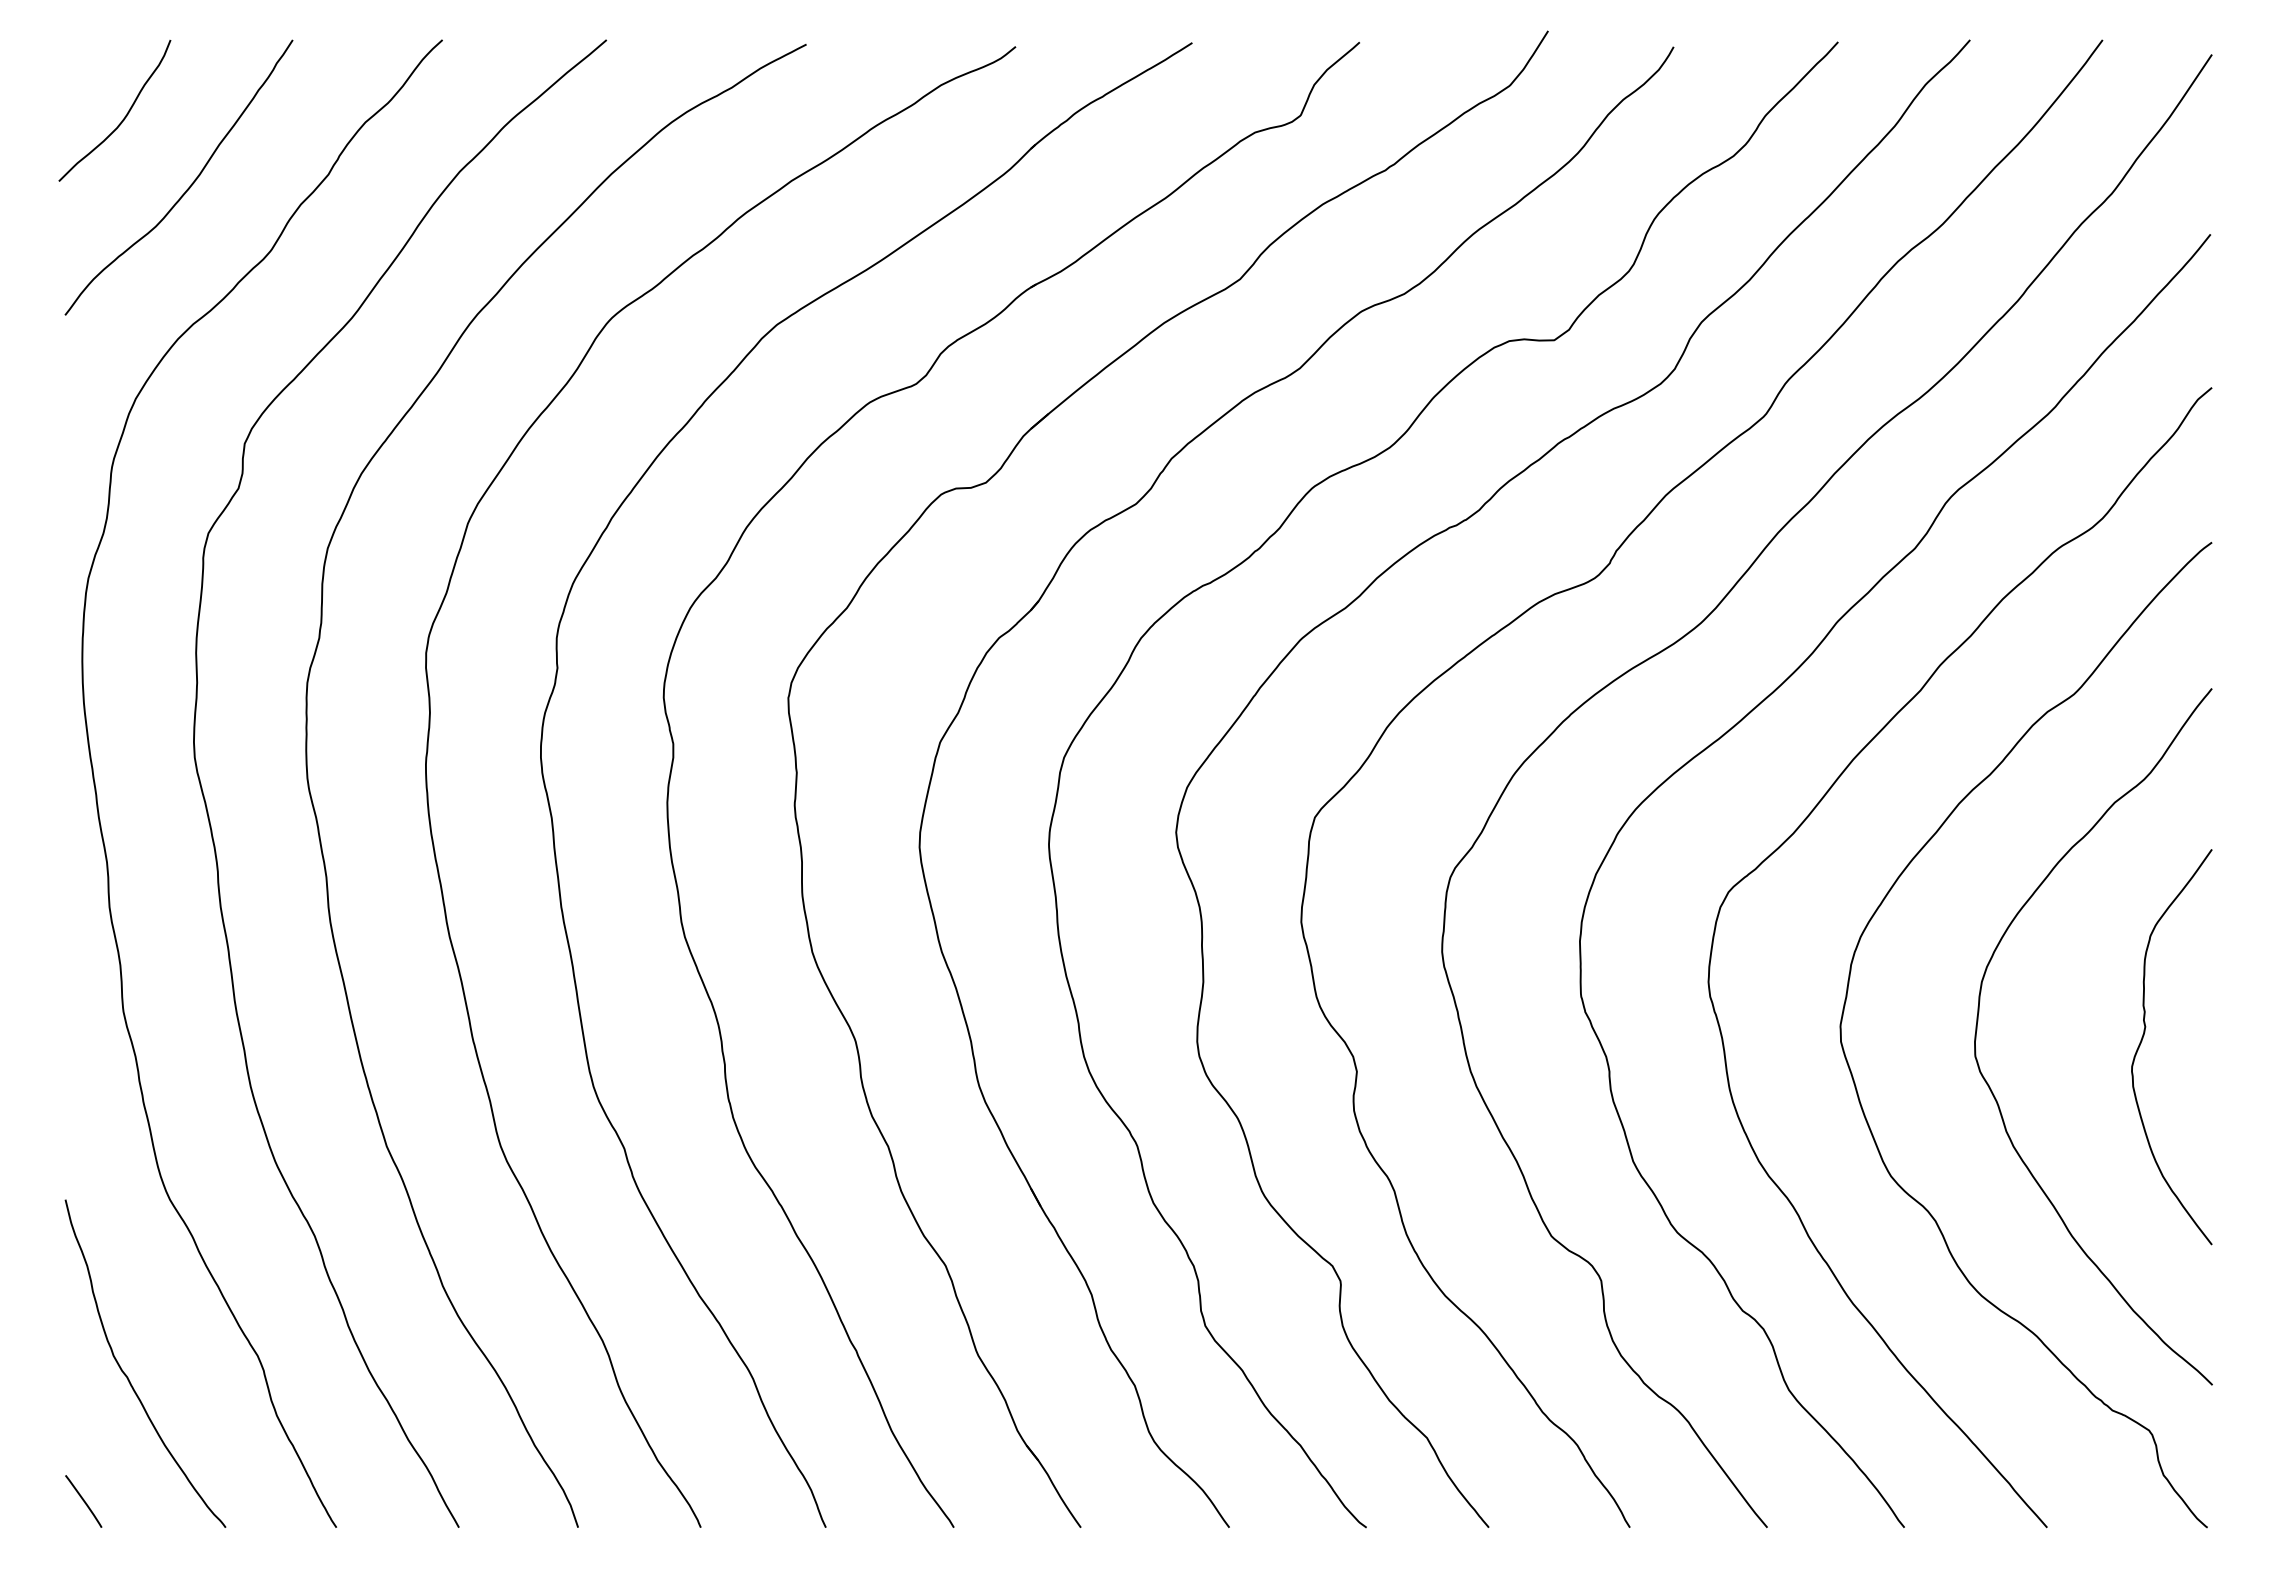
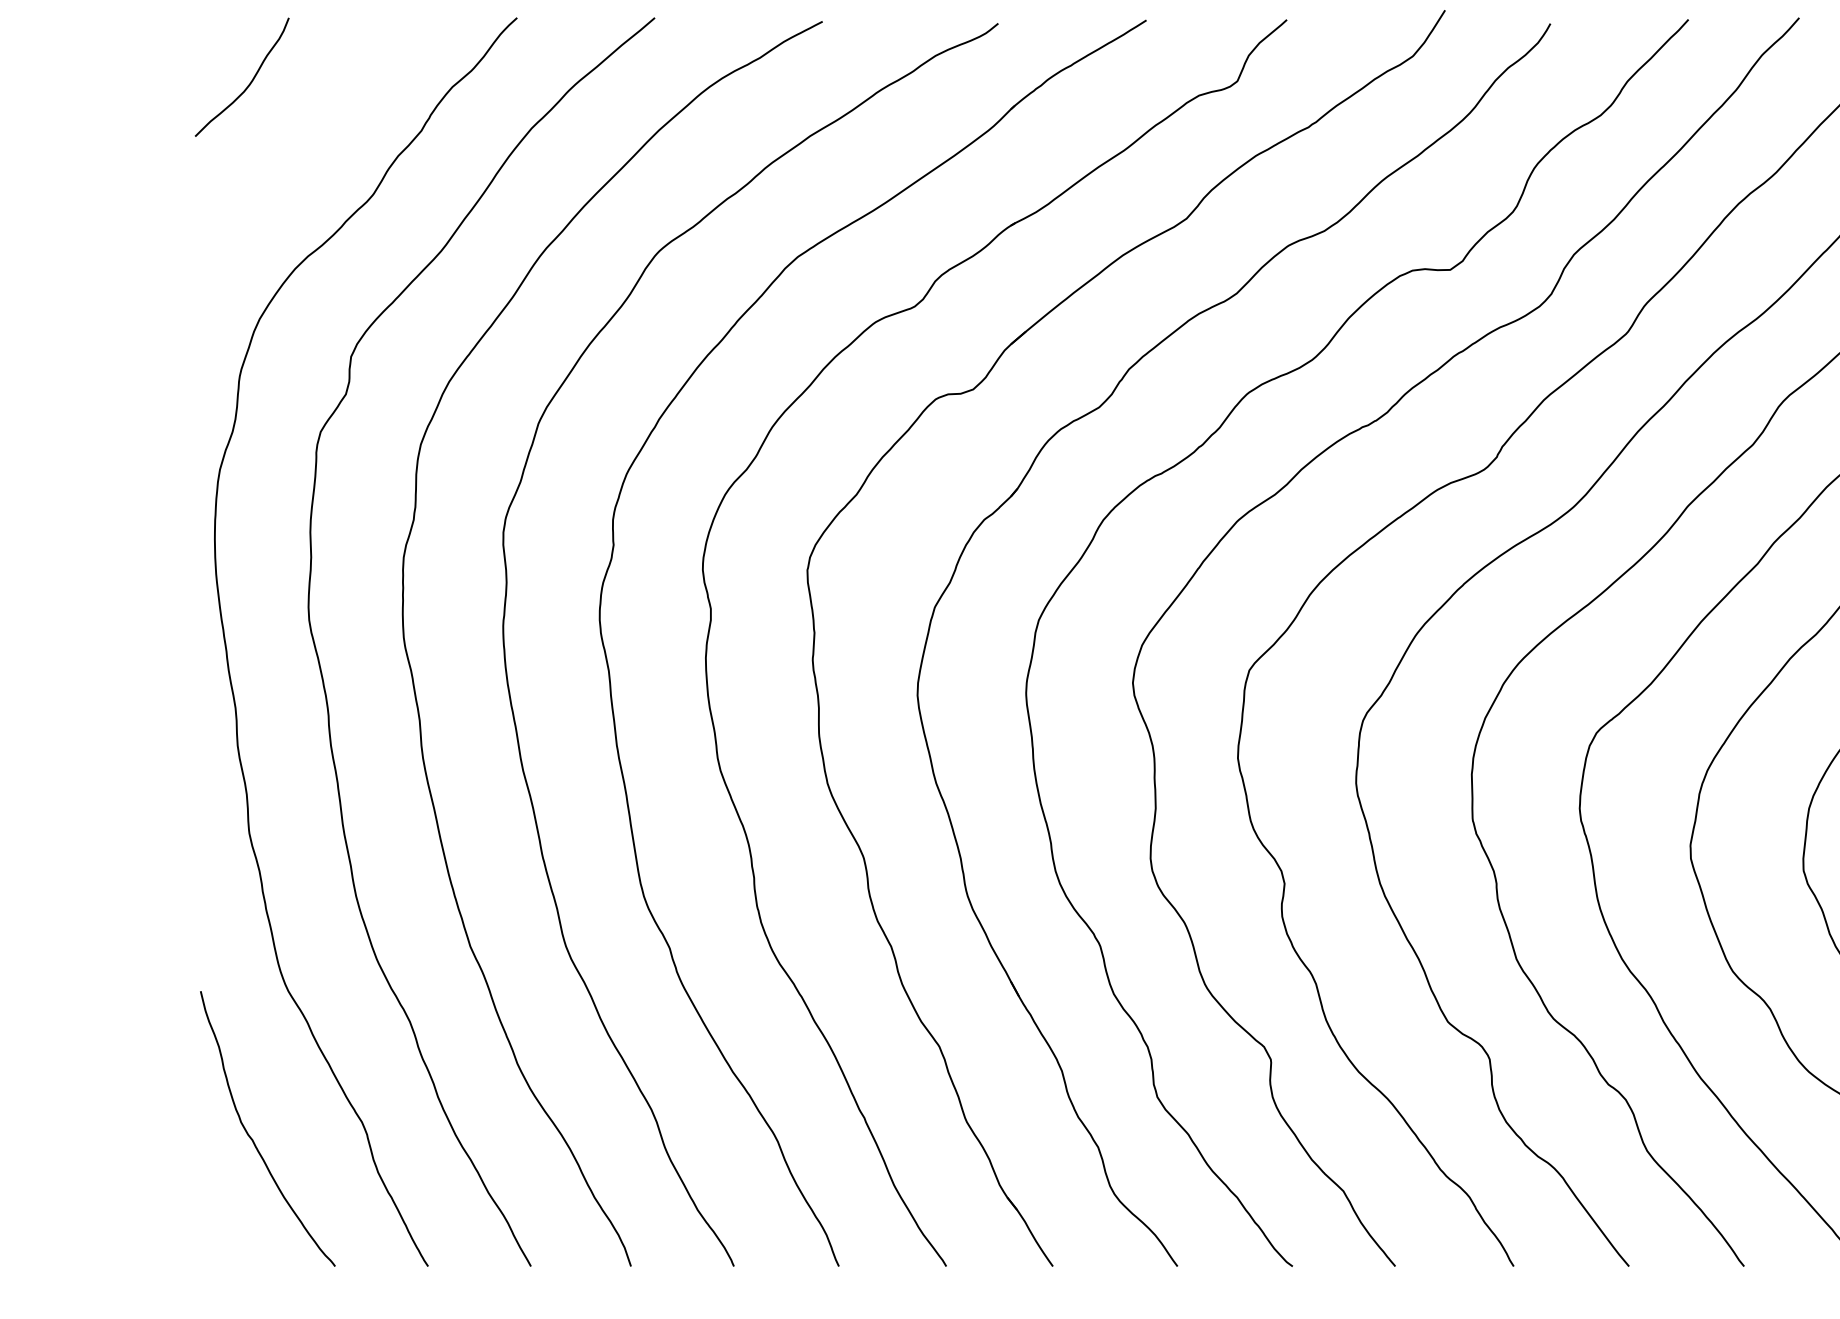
curve: (190, 184) -> (305, 139), removed
line: (83, 1501) -> (215, 1244), removed

